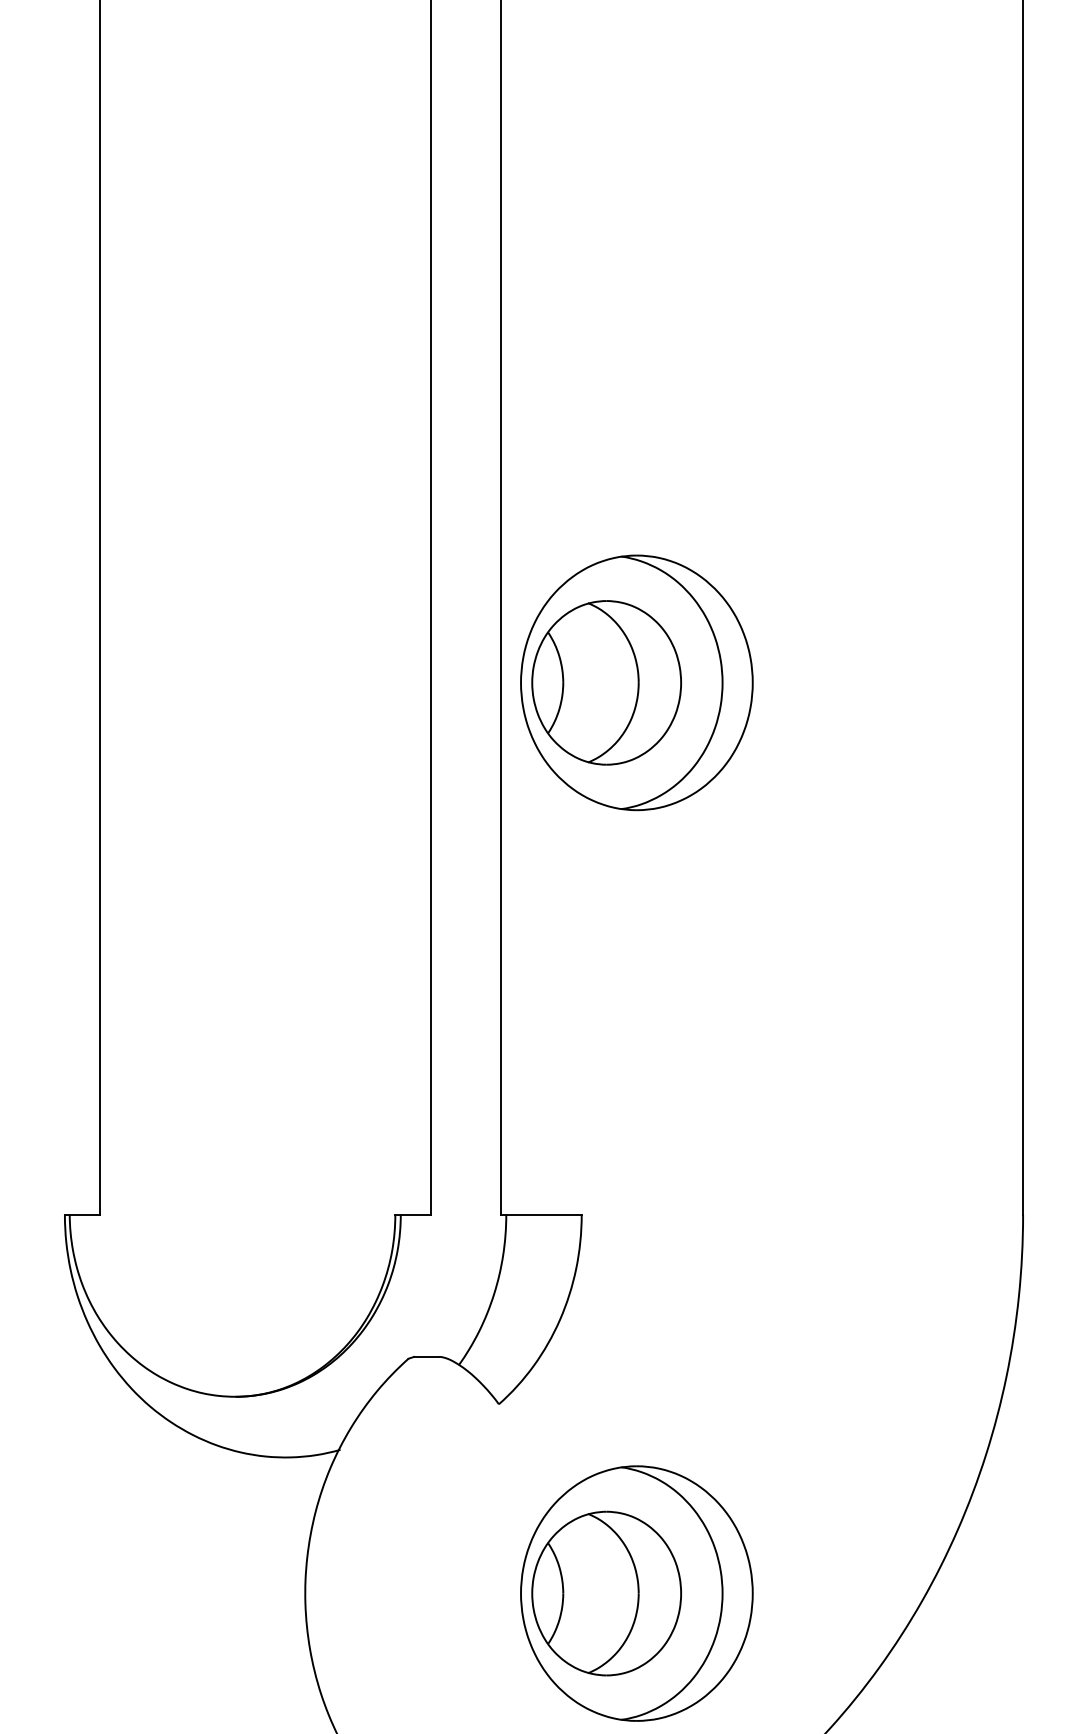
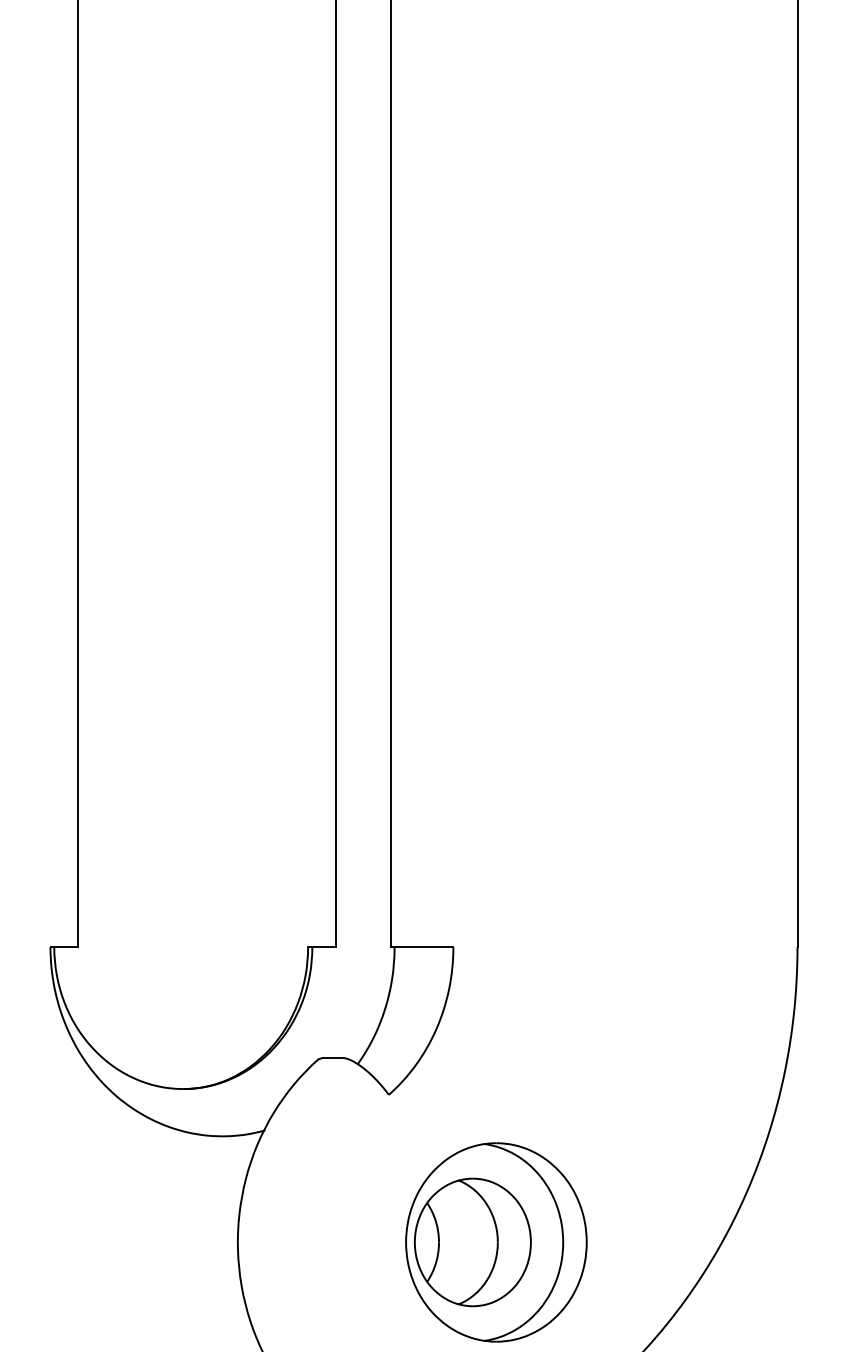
part: (636, 682) -> (496, 532), removed

